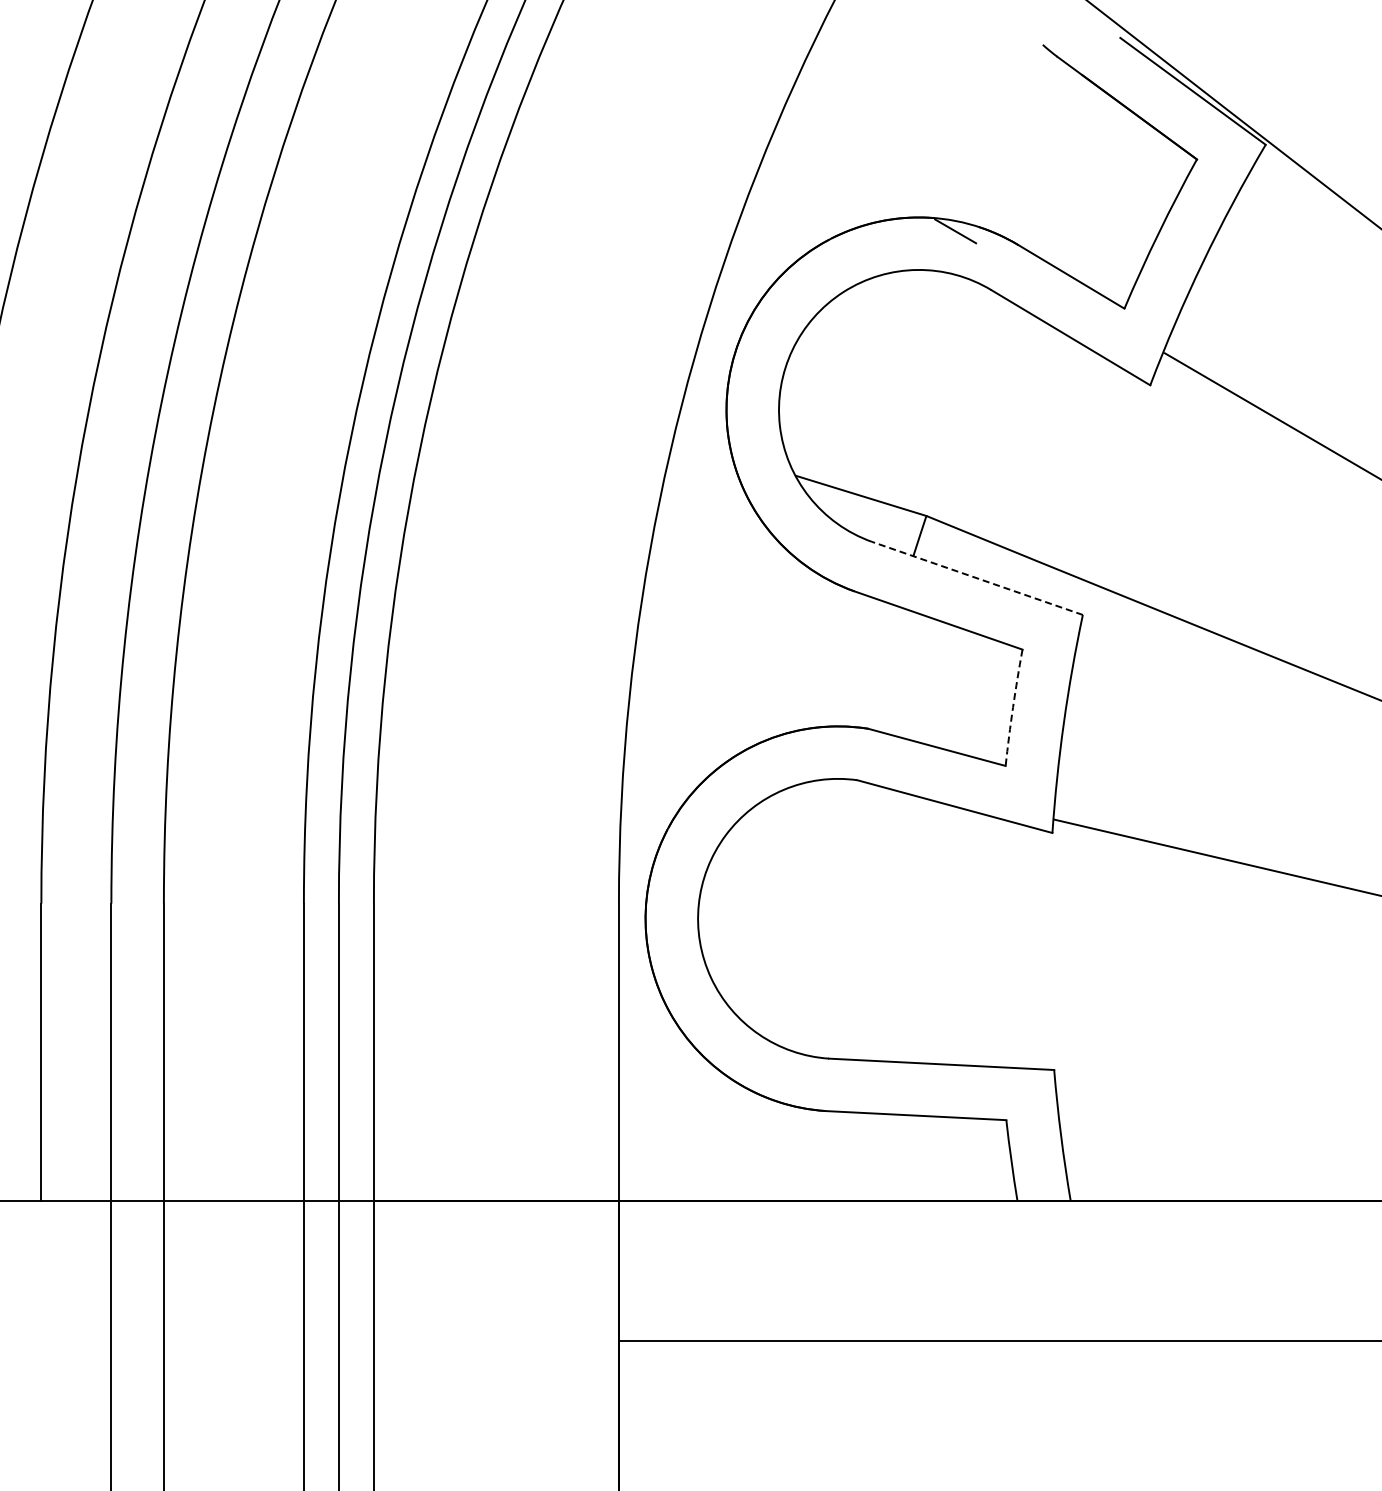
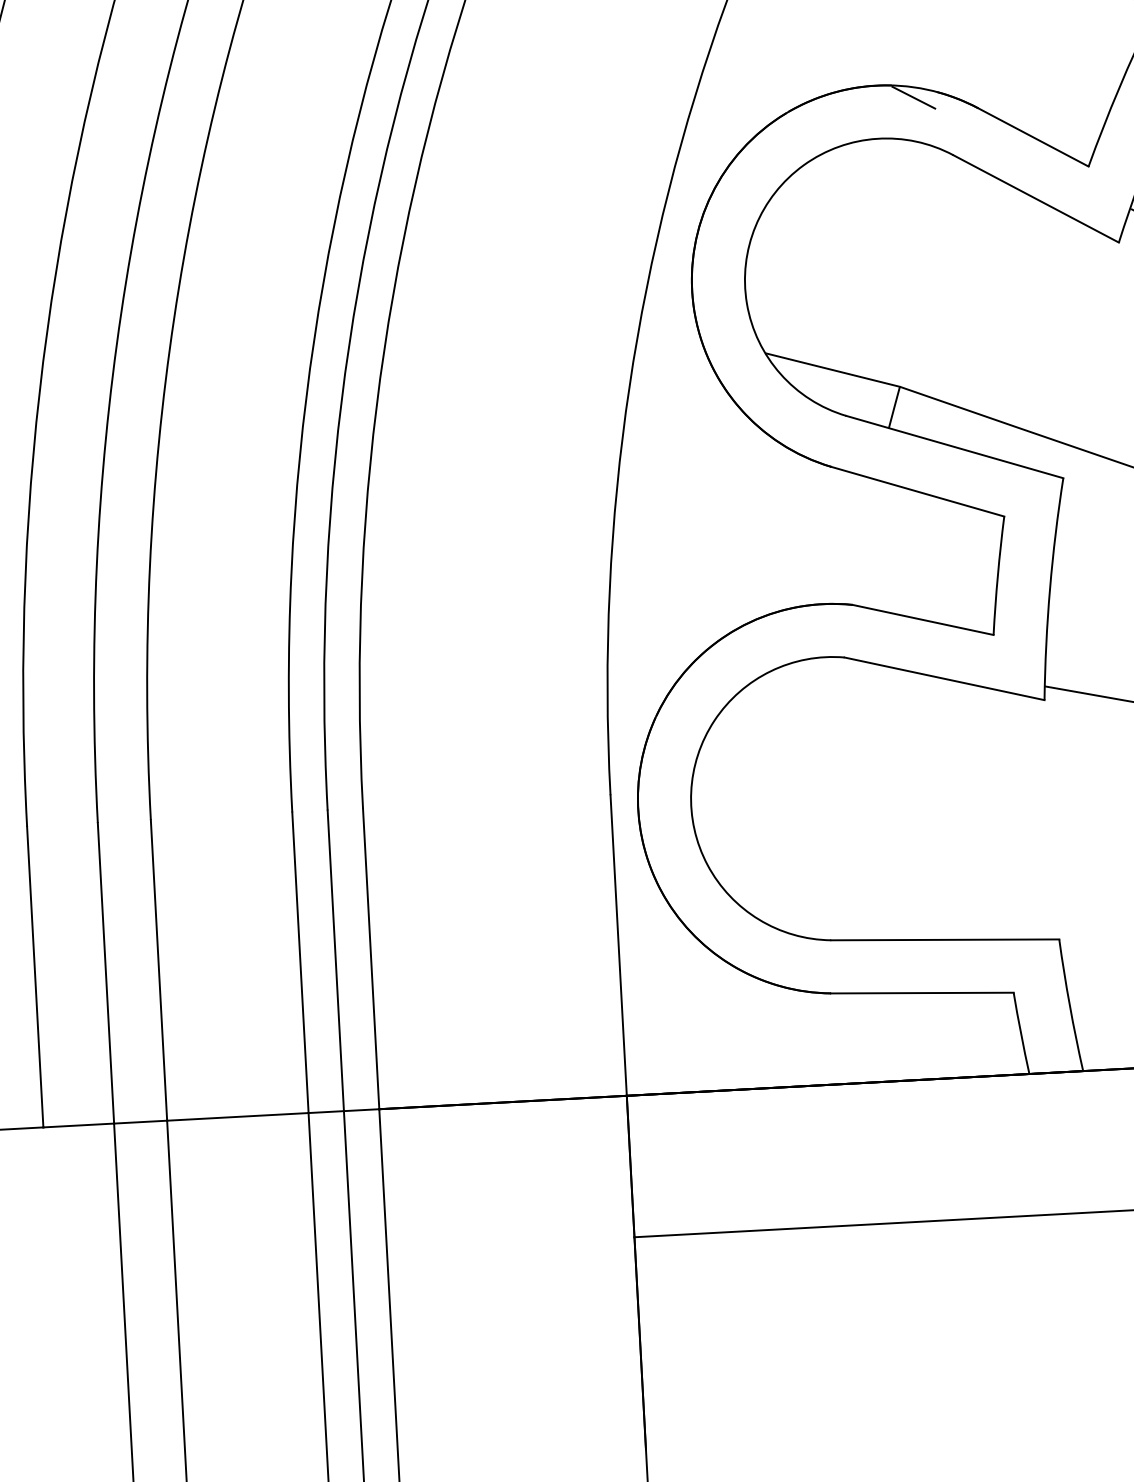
line: (977, 578) -> (954, 447), dashed -> solid
arc: (1013, 707) -> (998, 575), dashed -> solid

